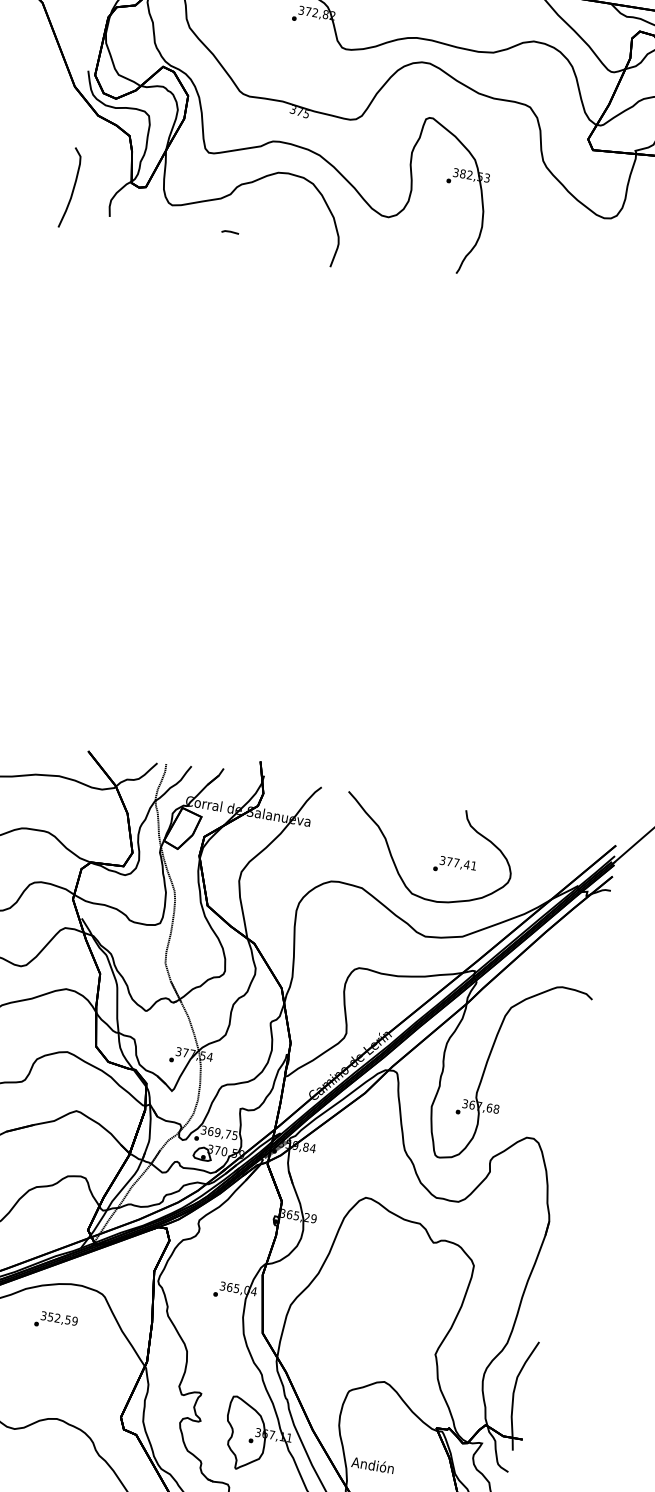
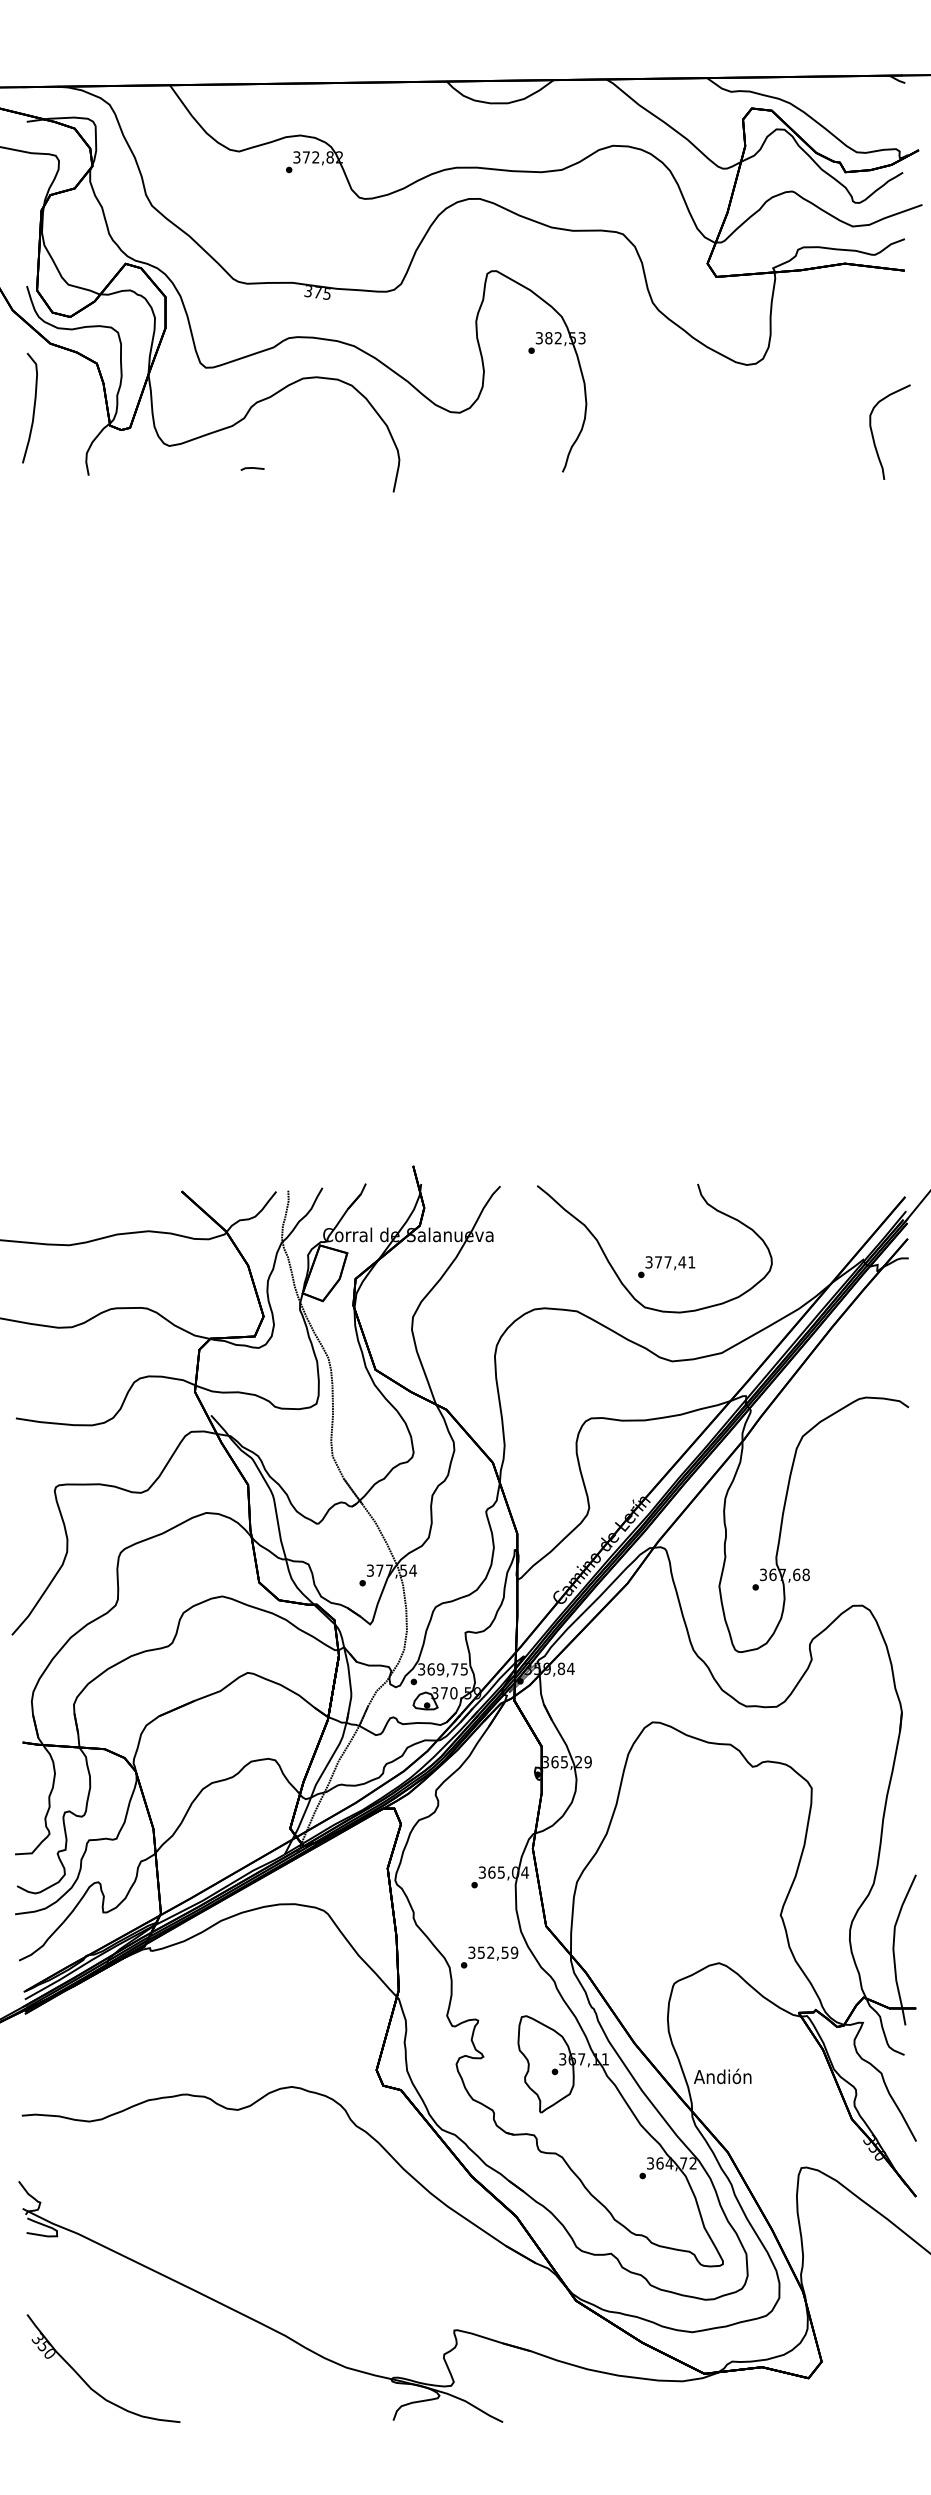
part: (70, 188) -> (29, 408), moved
text: (454, 866) -> (666, 1267), moved
text: (56, 1321) -> (489, 1957), moved

